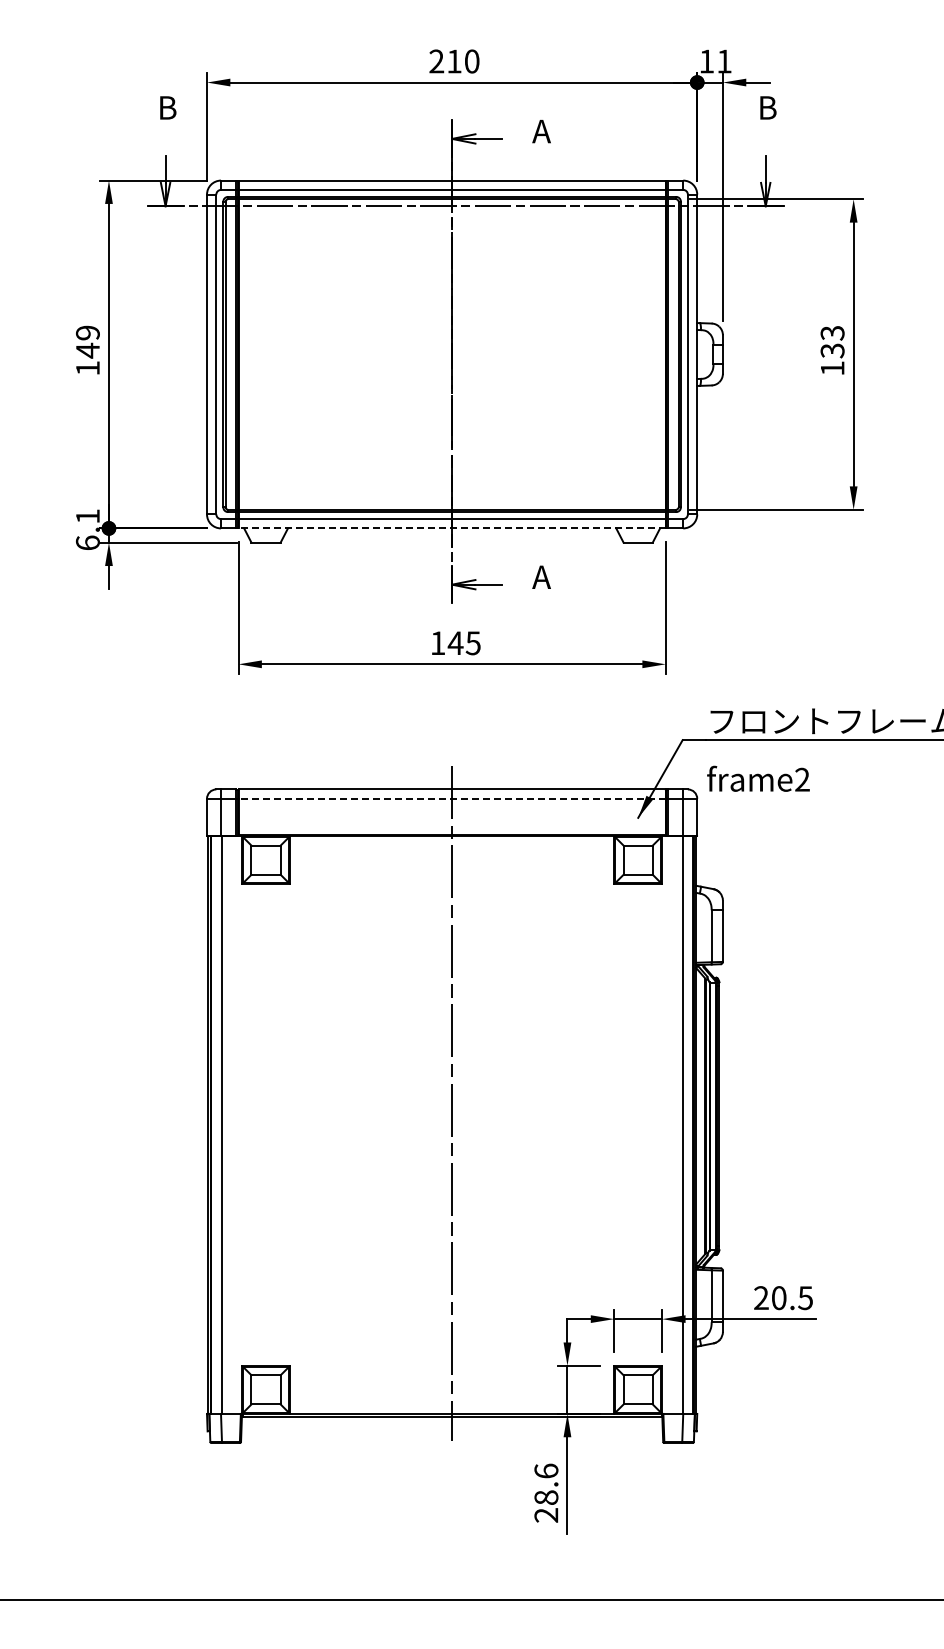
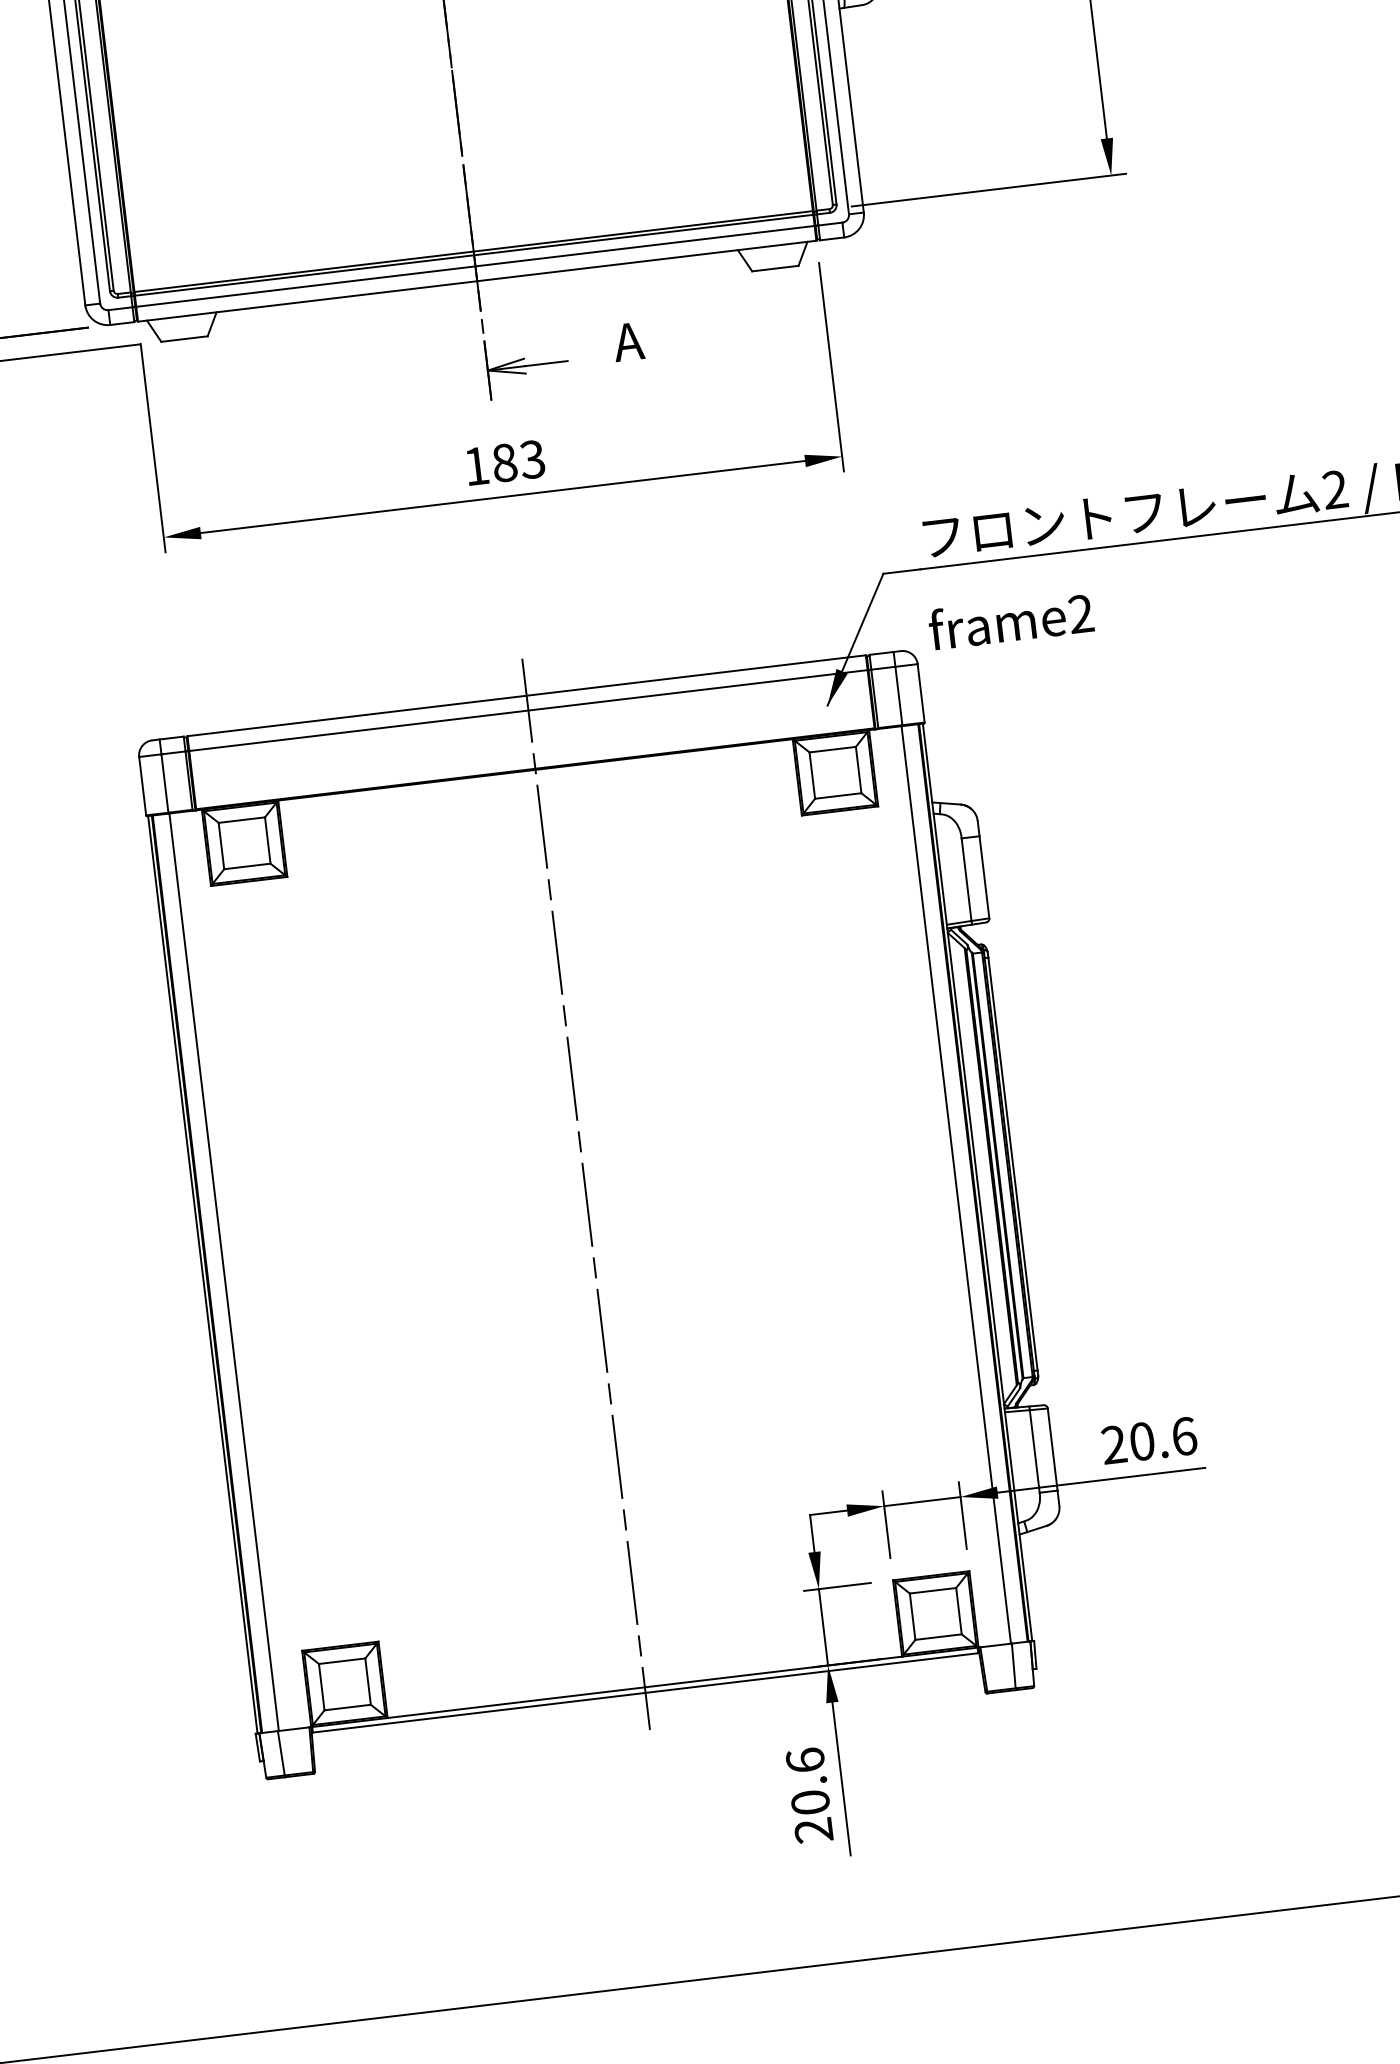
line: (452, 528) -> (477, 281), dashed -> solid
text: (463, 643) -> (517, 461), 145 -> 183
line: (452, 798) -> (528, 710), dashed -> solid
text: (805, 1298) -> (1184, 1437), 20.5 -> 20.6
text: (546, 1497) -> (810, 1802), 28.6 -> 20.6

